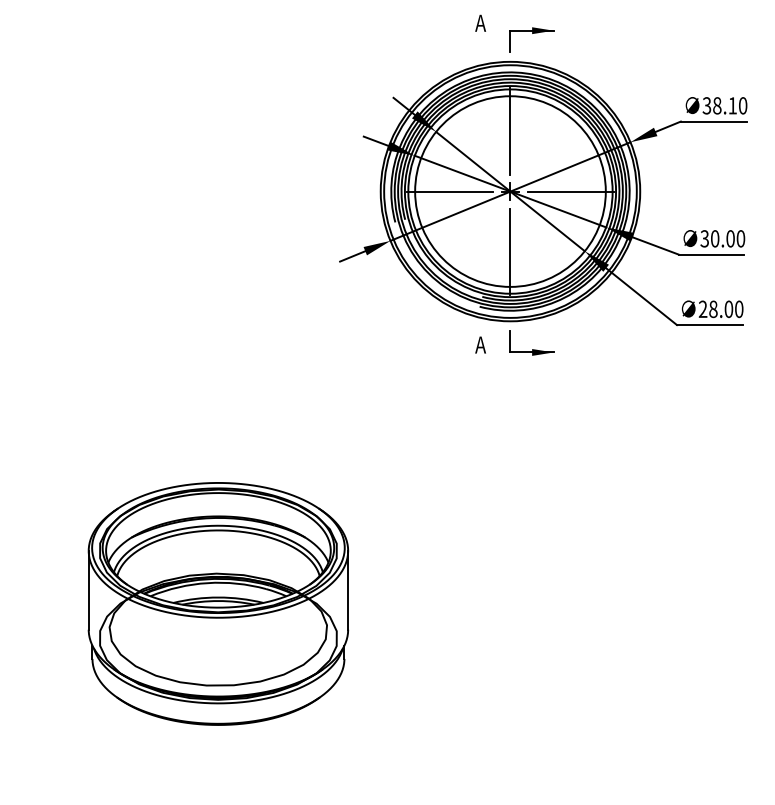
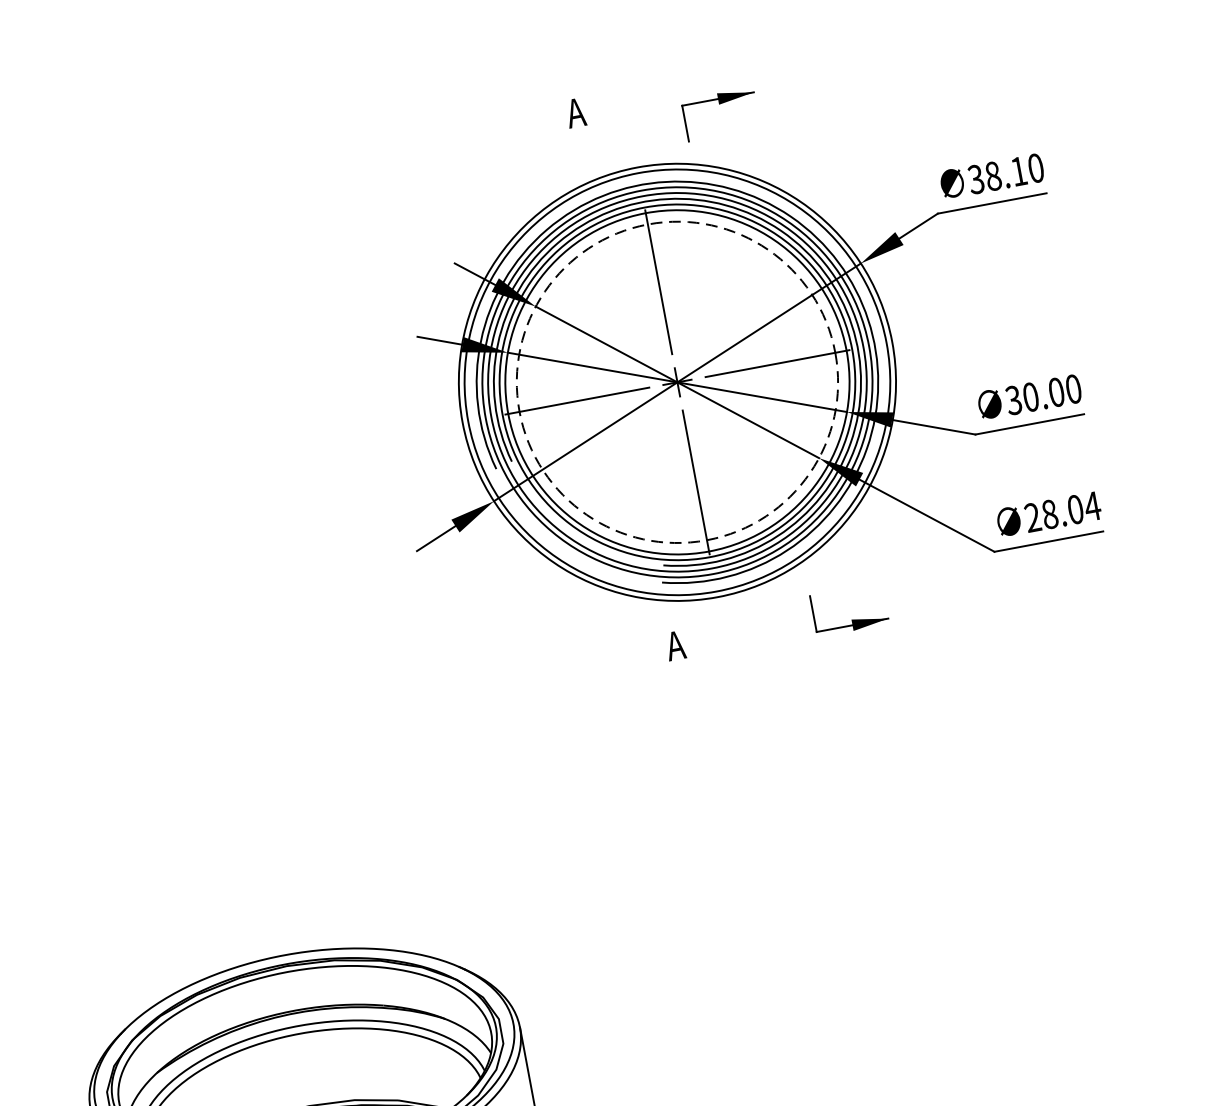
part: (532, 33) -> (719, 103), moved
circle: (510, 191) -> (677, 382), solid -> dashed
text: (738, 309) -> (1091, 506), 28.00 -> 28.04
part: (532, 349) -> (852, 620), moved

